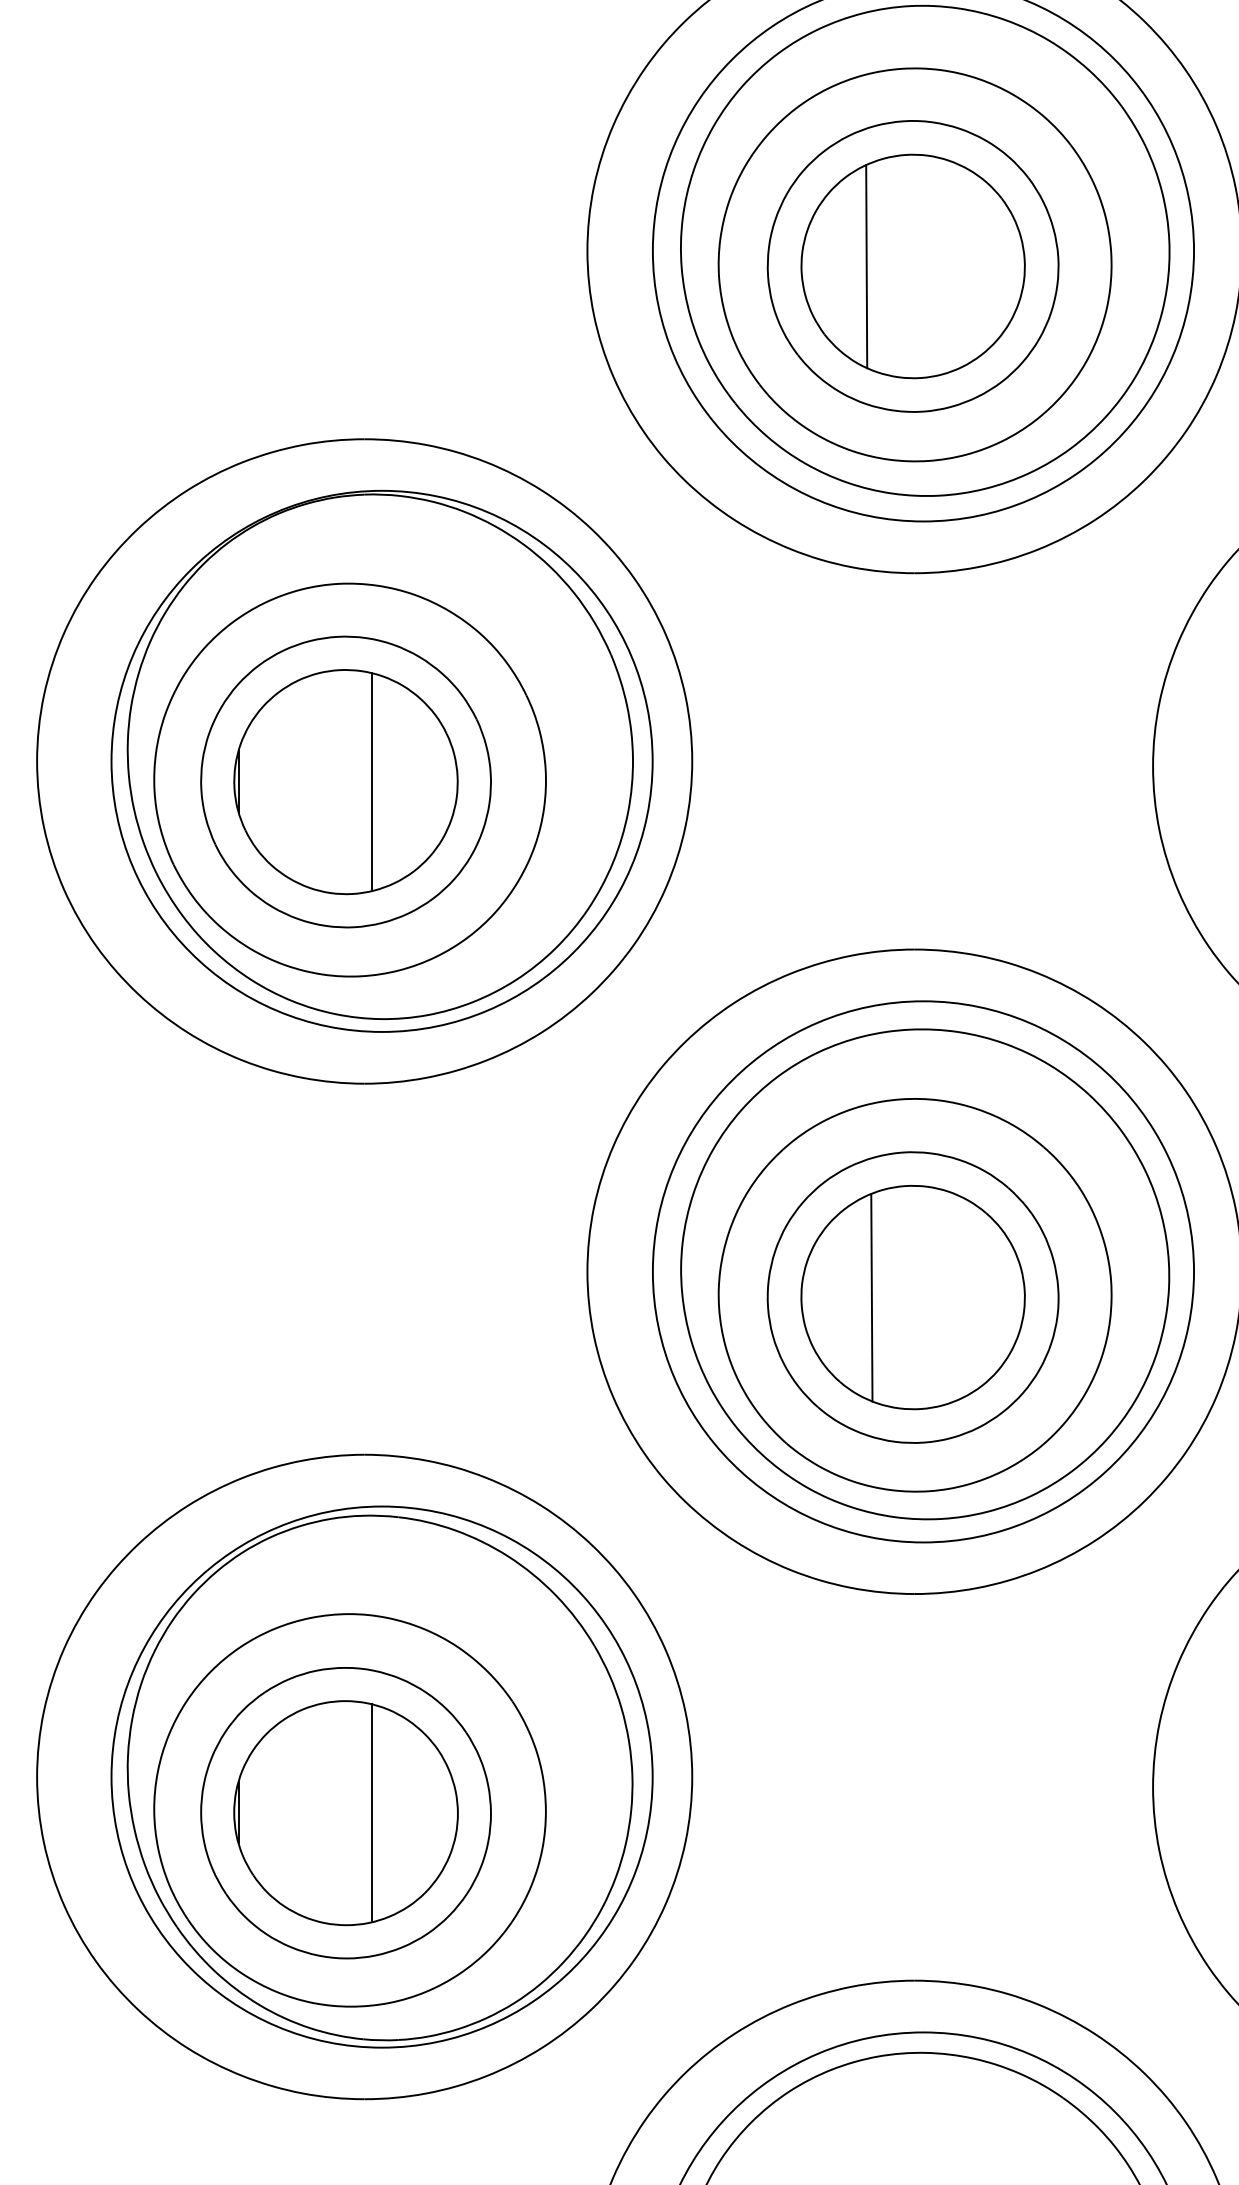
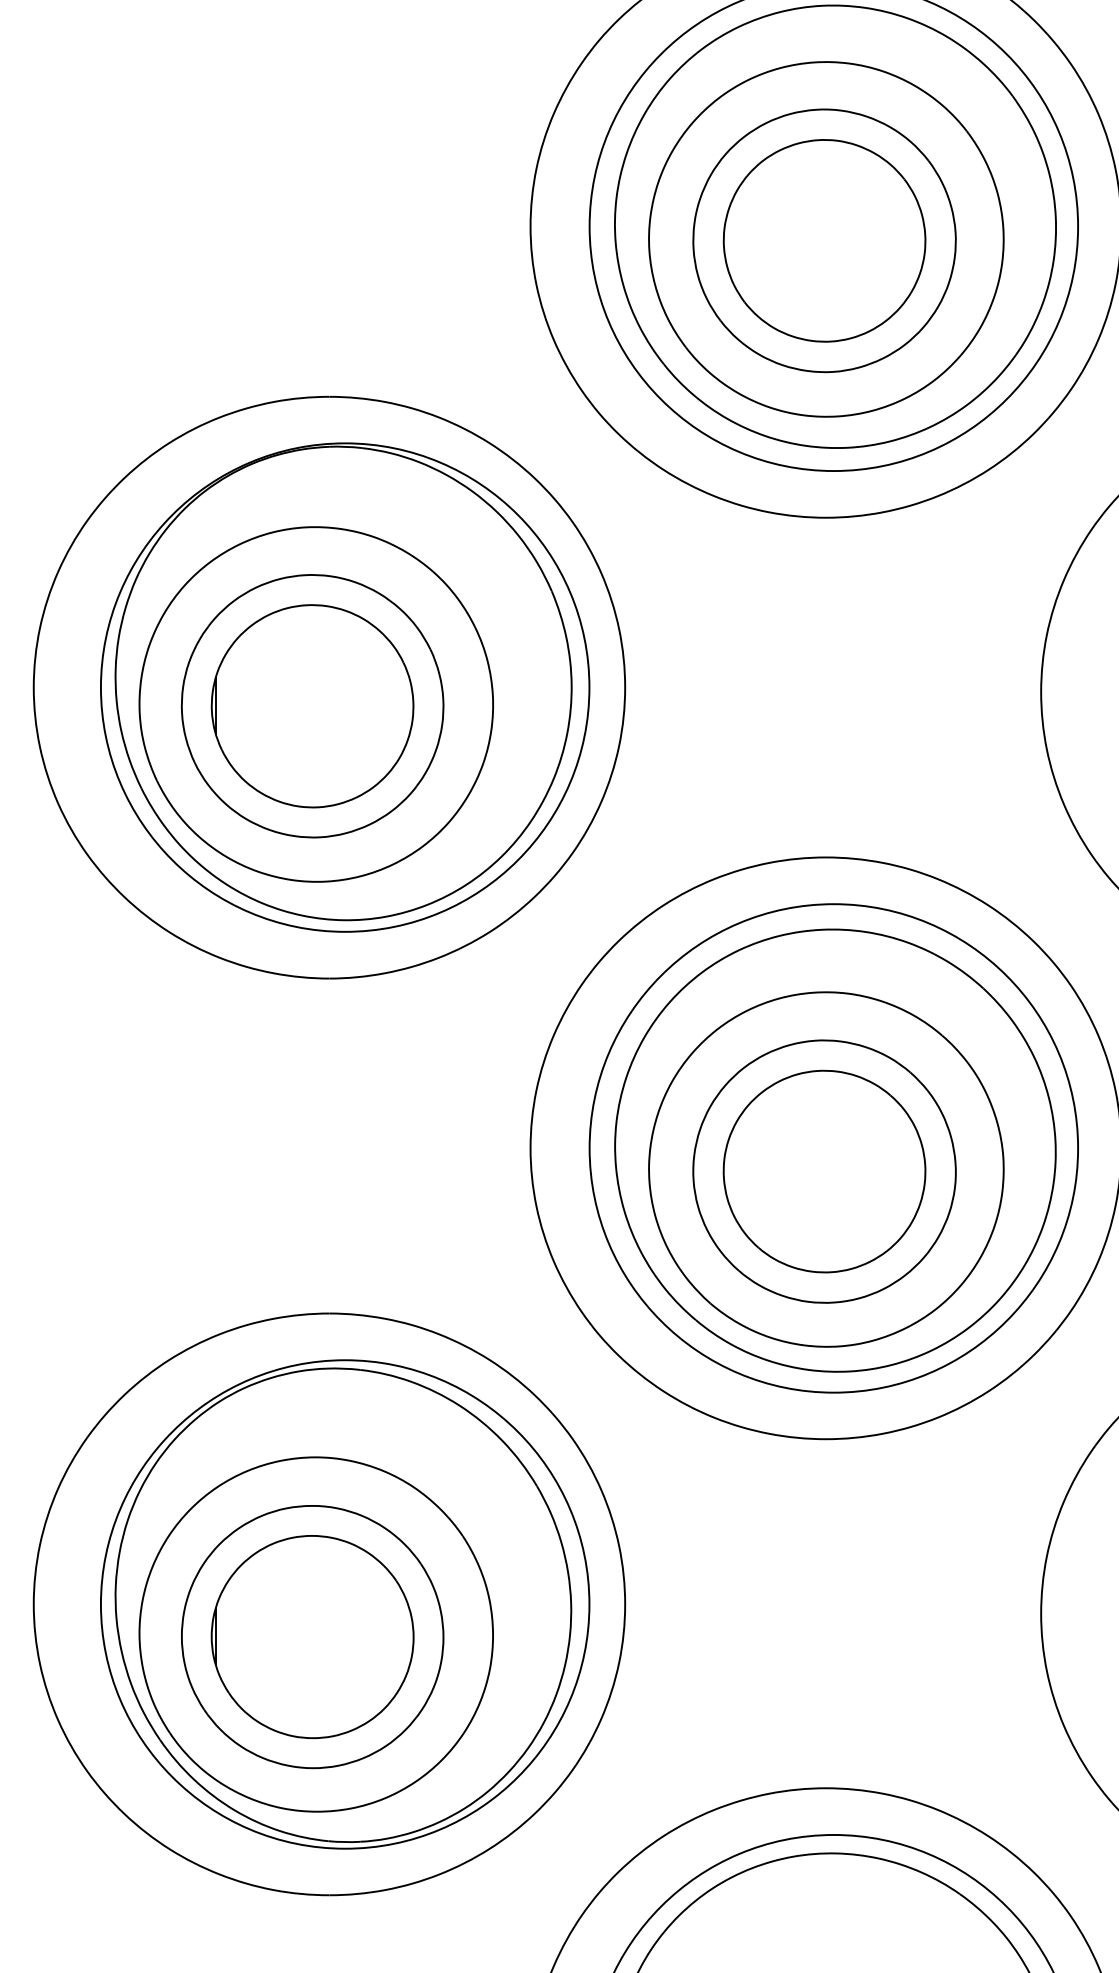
line: (866, 266) -> (782, 240), removed
line: (371, 782) -> (335, 706), removed
line: (871, 1297) -> (786, 1171), removed
line: (371, 1813) -> (335, 1637), removed

